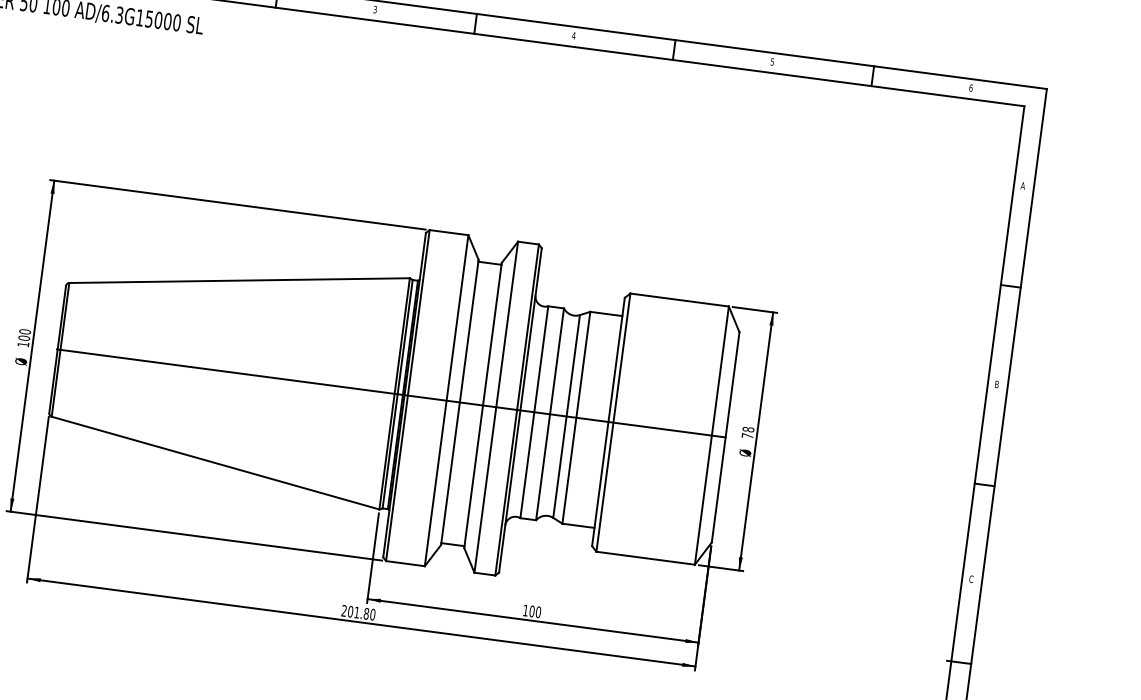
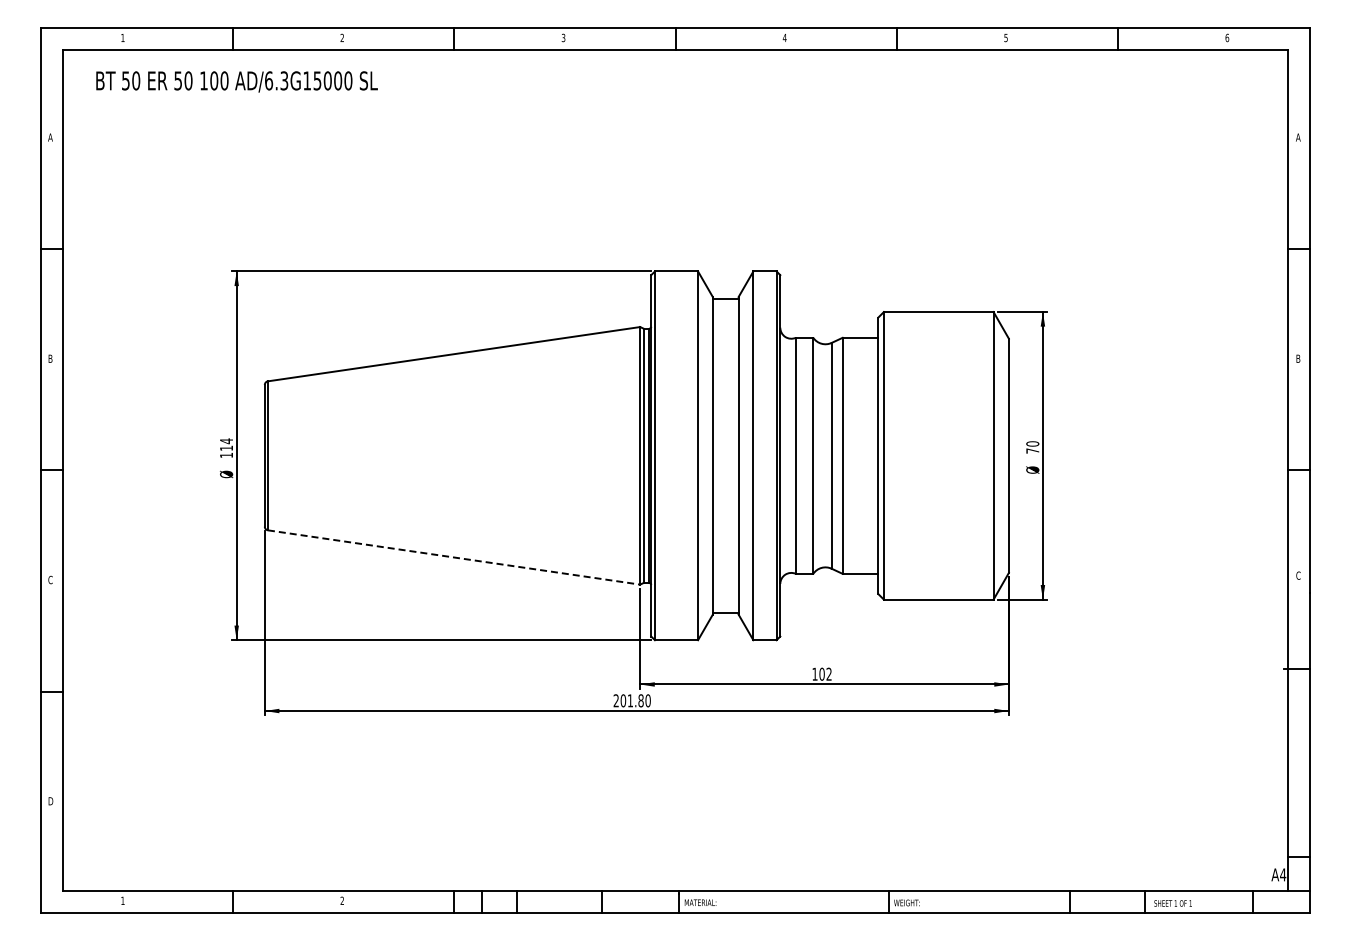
text: (24, 334) -> (226, 444), 100 -> 114
line: (391, 393) -> (636, 455), removed
text: (748, 429) -> (1032, 443), 78 -> 70
line: (215, 463) -> (454, 557), solid -> dashed
text: (537, 611) -> (828, 673), 100 -> 102

